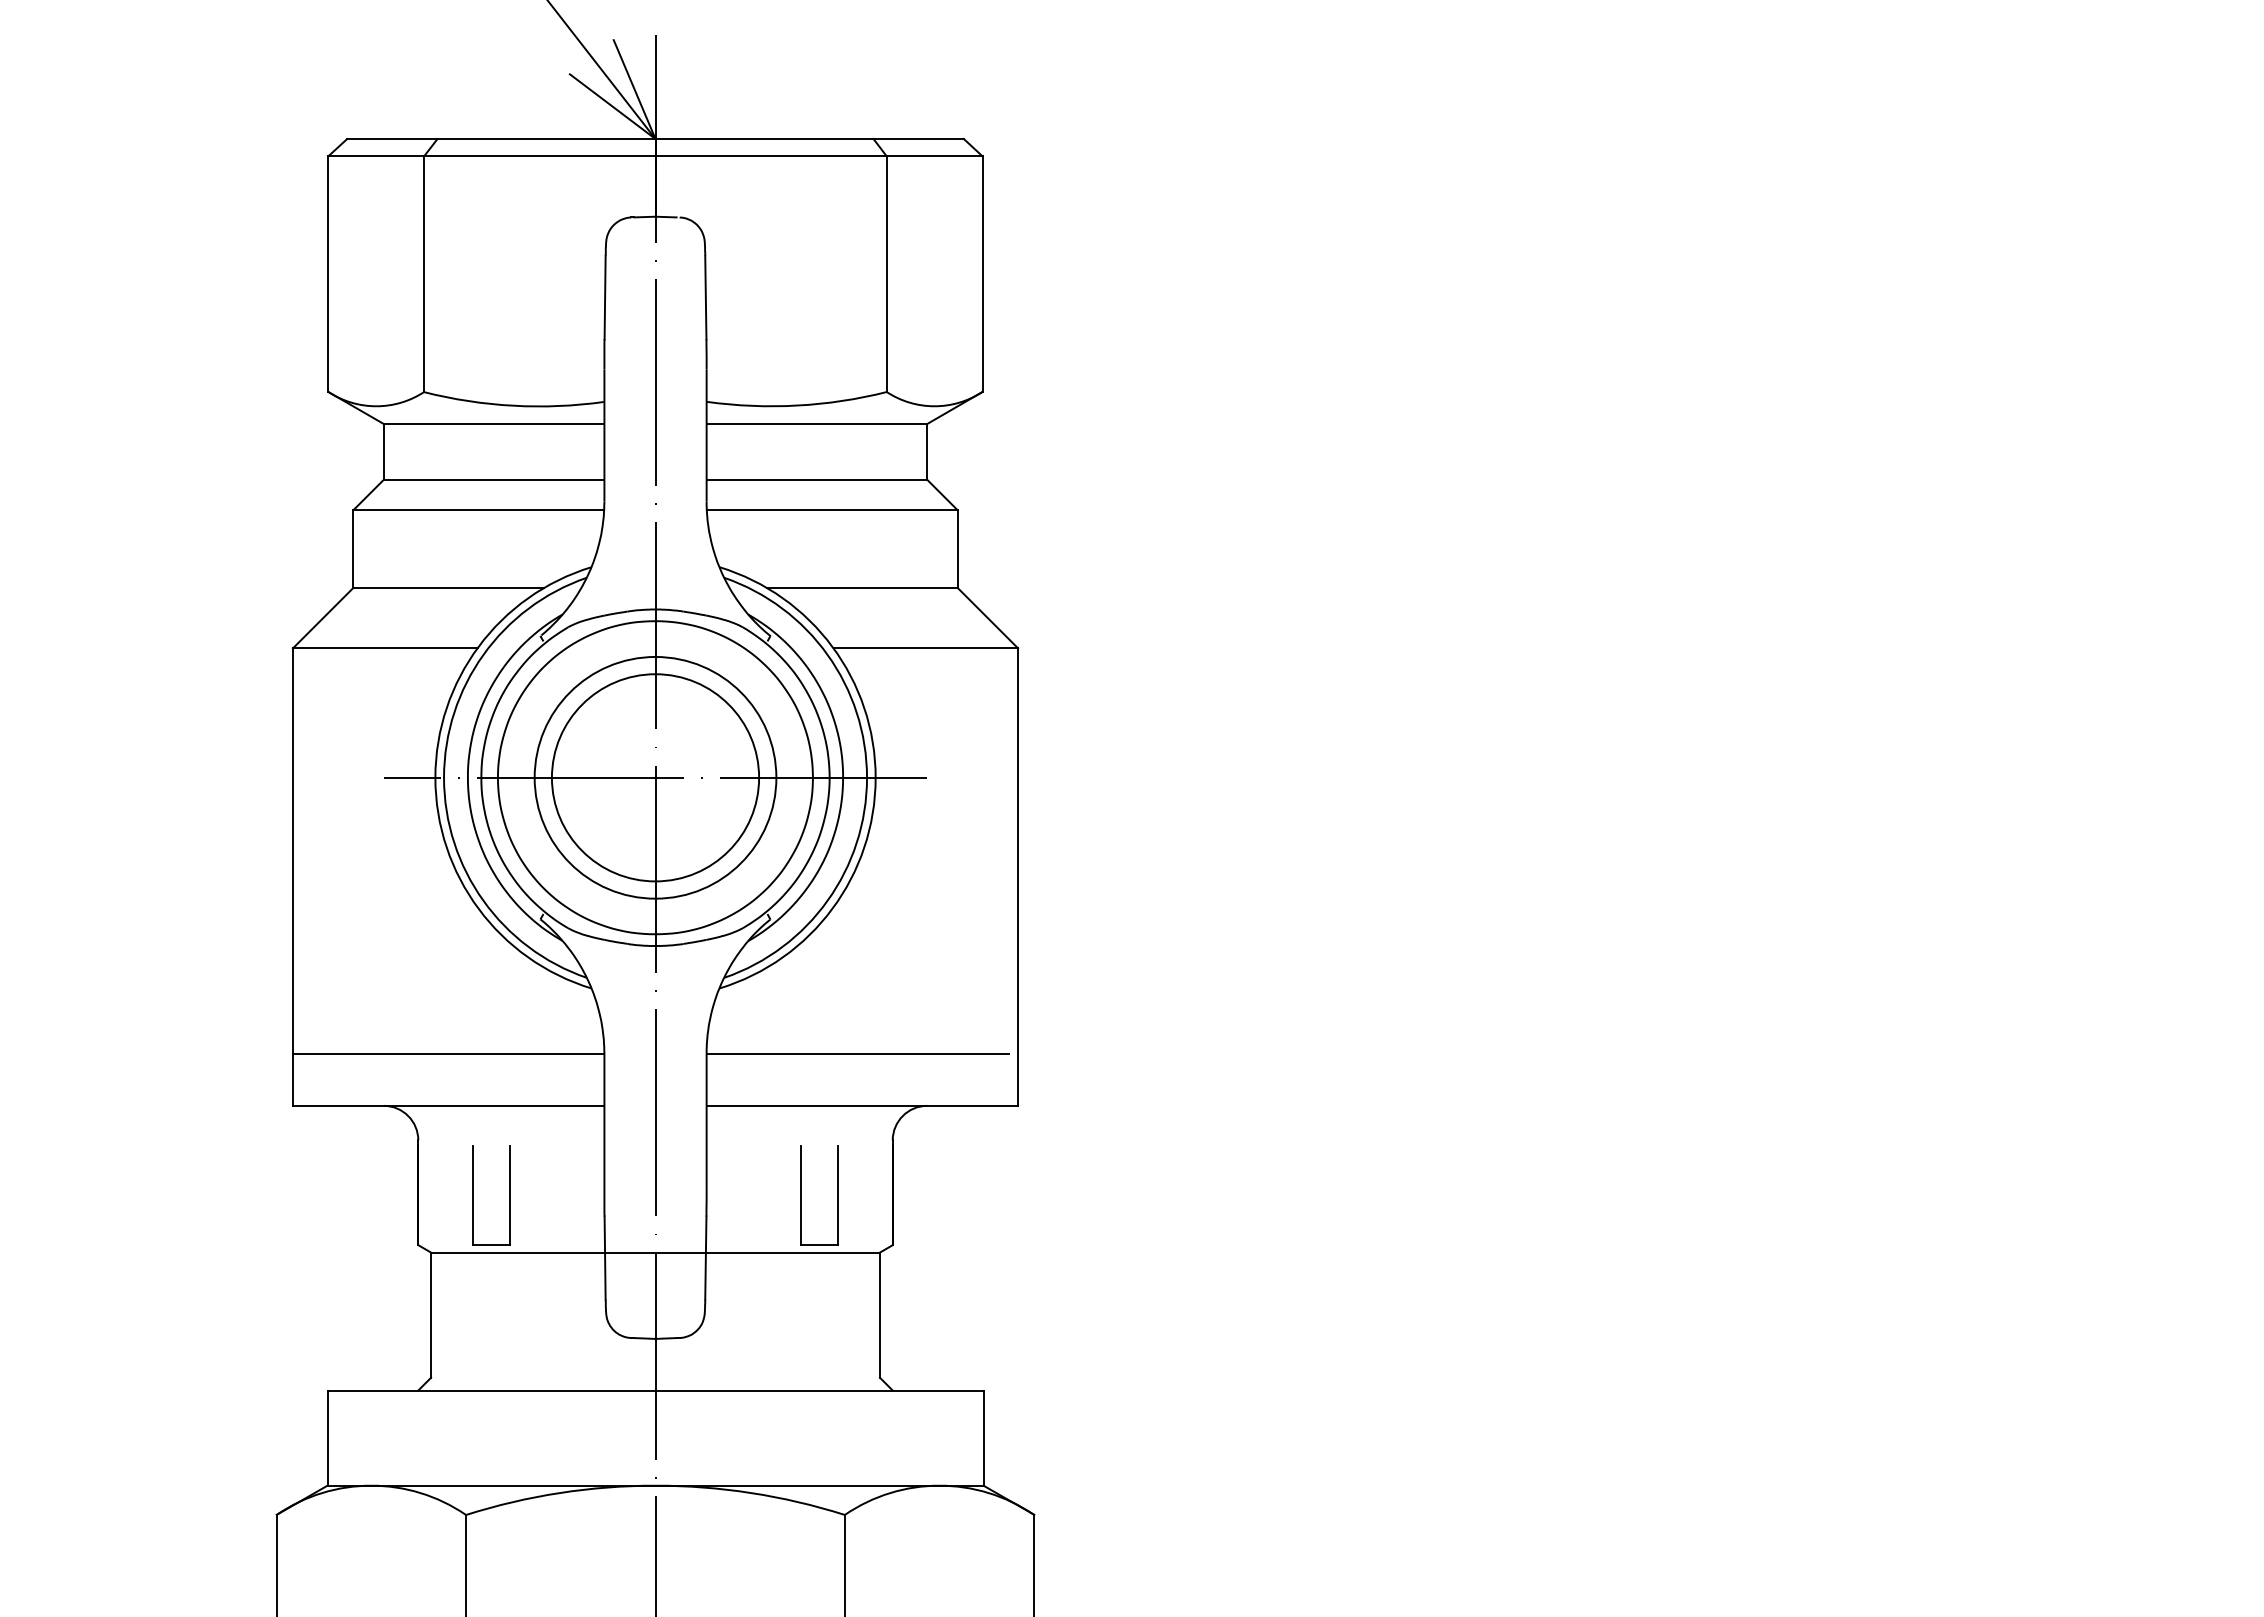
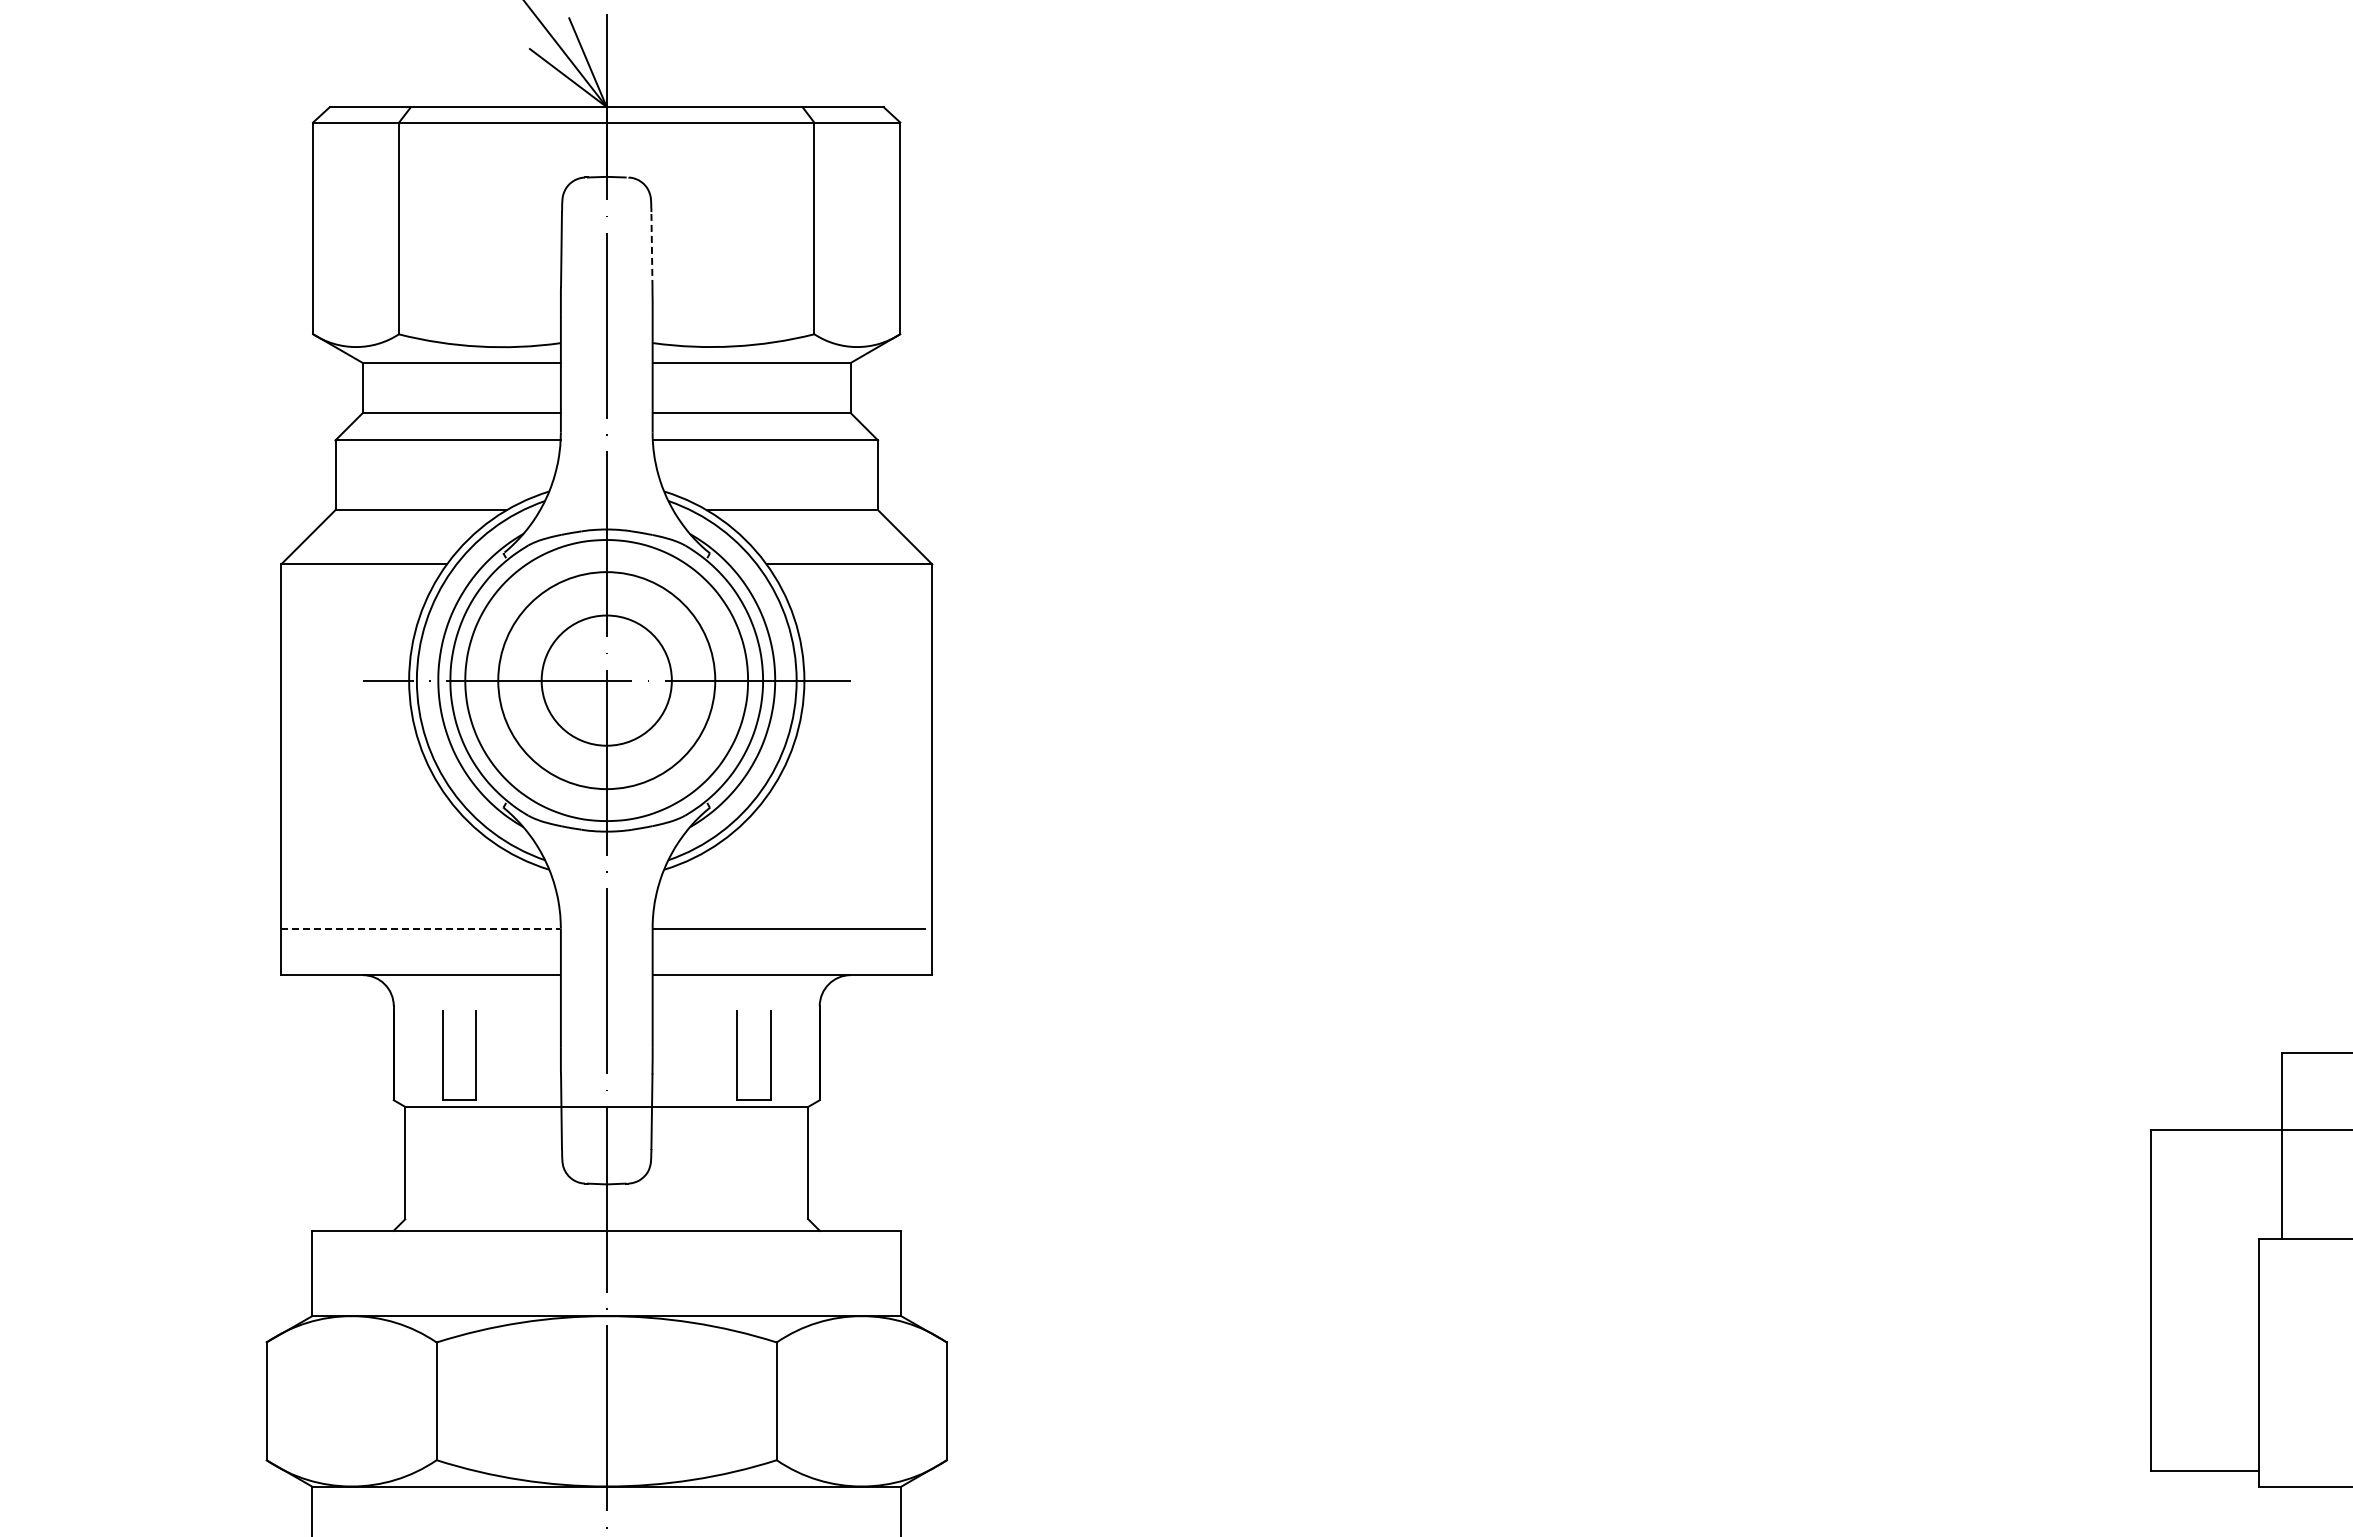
line: (705, 297) -> (651, 249), solid -> dashed
circle: (655, 777) -> (606, 680), size x0.7
line: (448, 1053) -> (420, 928), solid -> dashed

